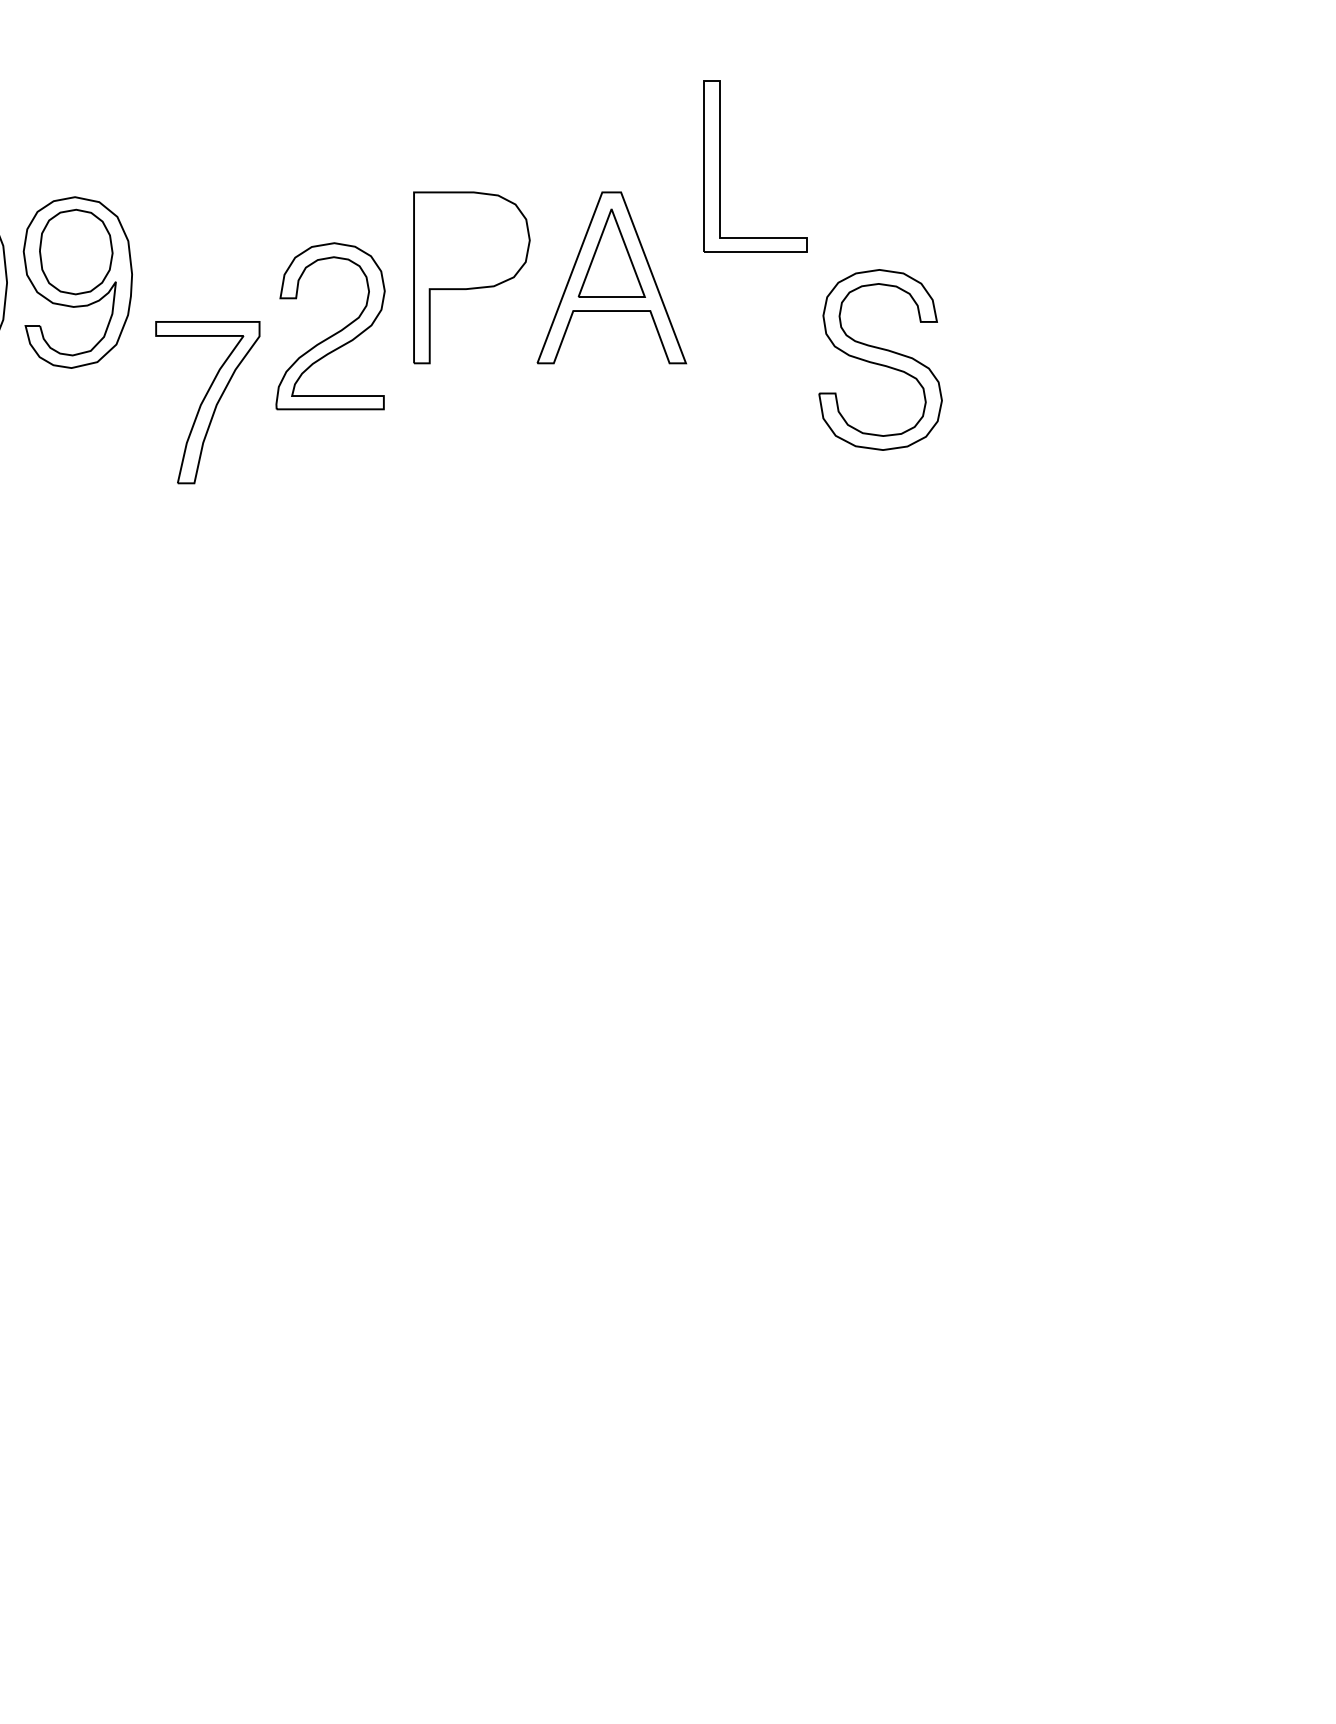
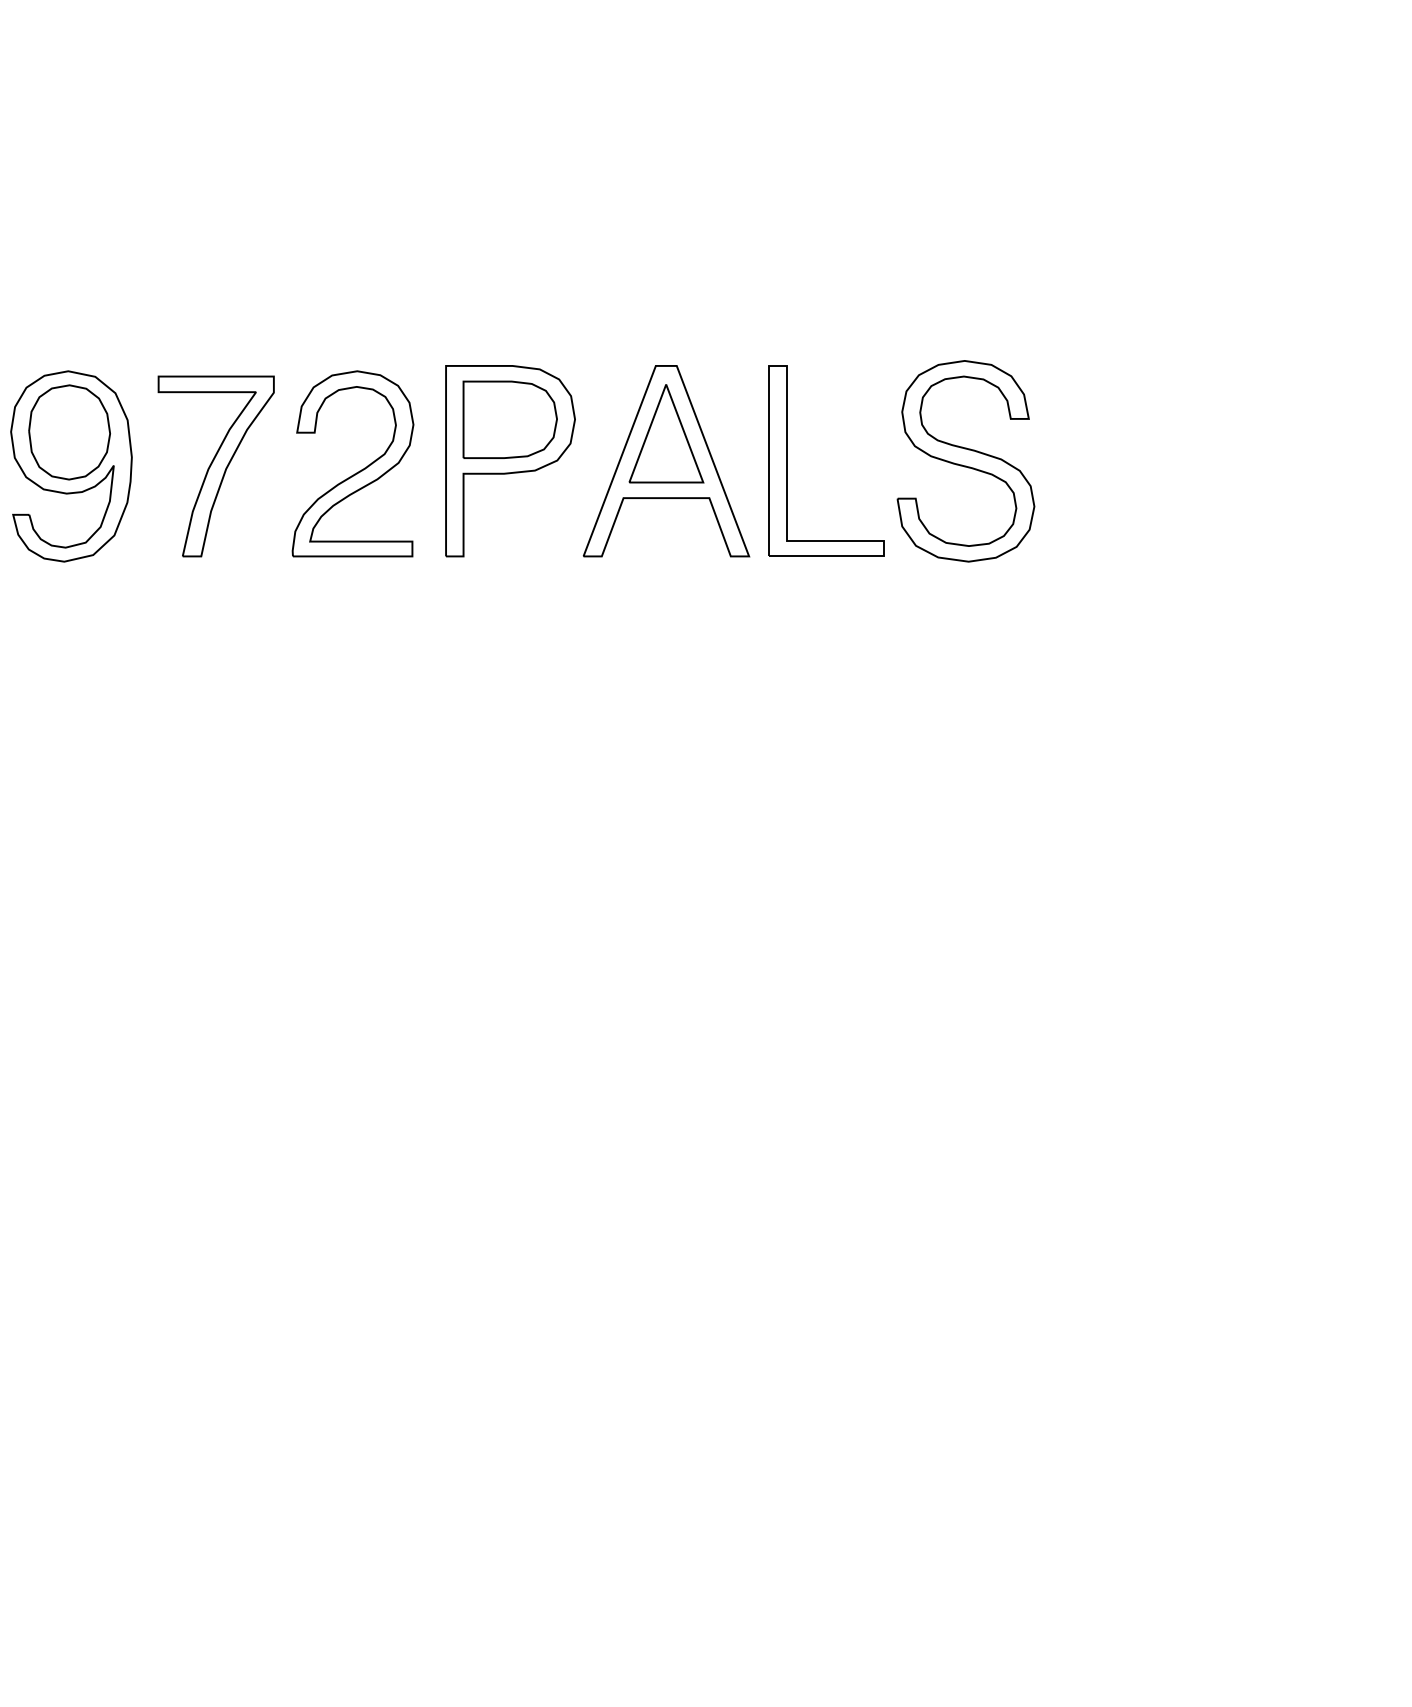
part: (720, 166) -> (787, 460), moved
part: (471, 240) -> (510, 419), added
part: (335, 332) -> (358, 470), moved
part: (880, 359) -> (965, 460), moved
part: (207, 402) -> (215, 466), moved

